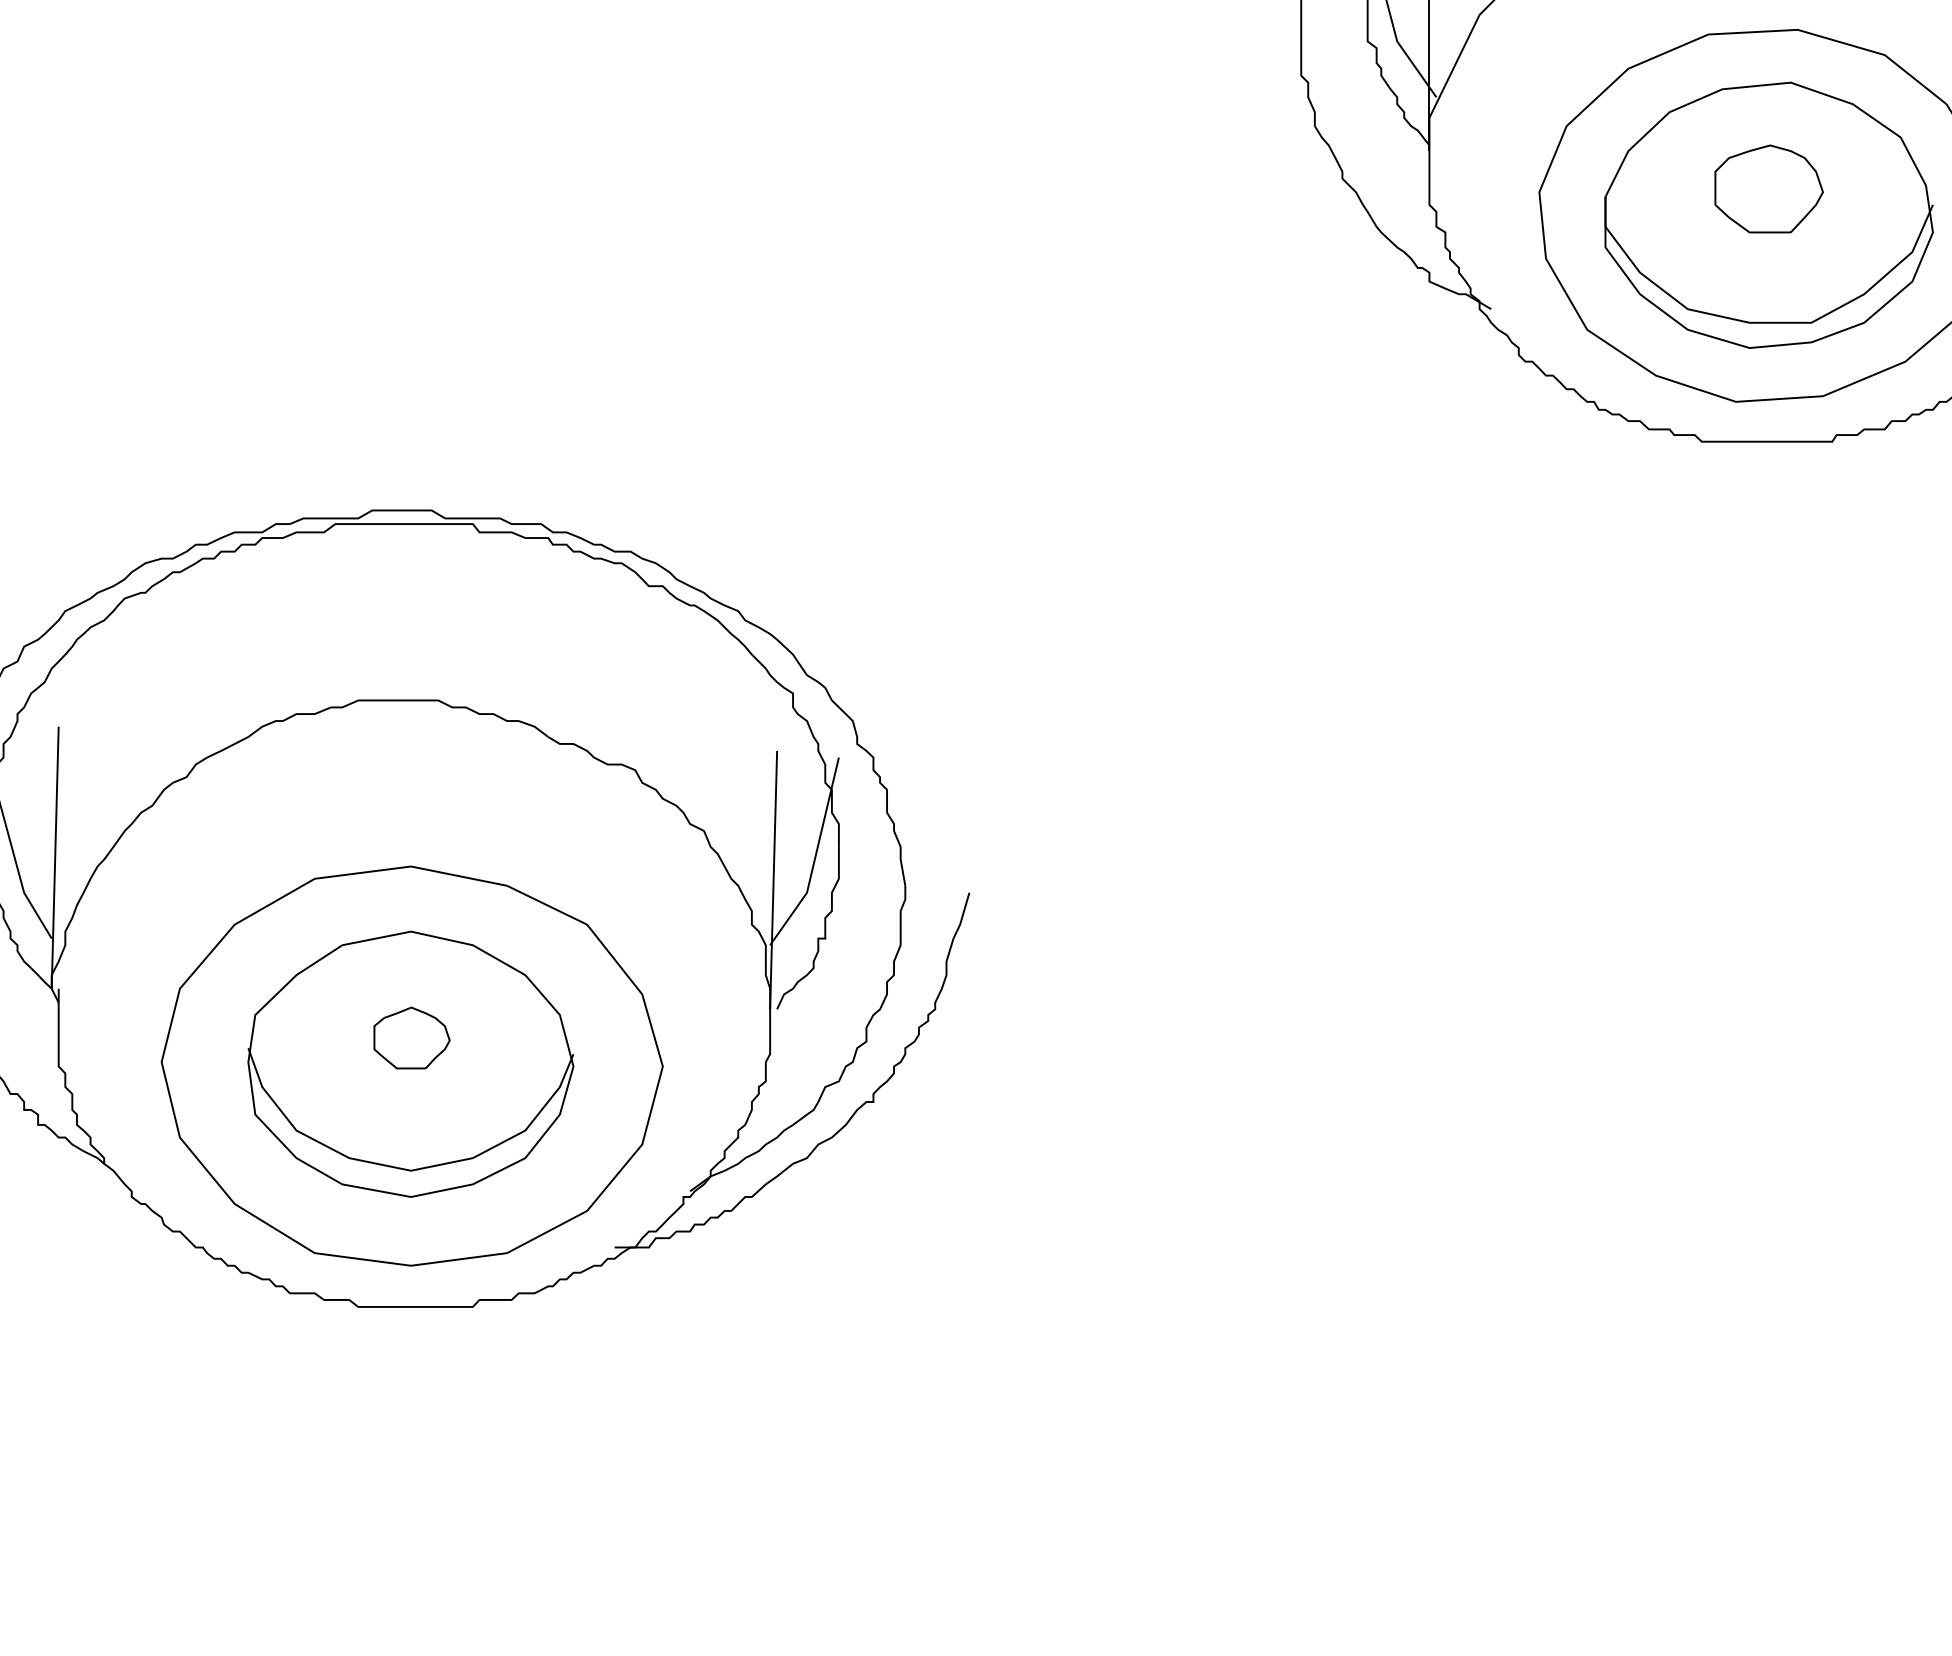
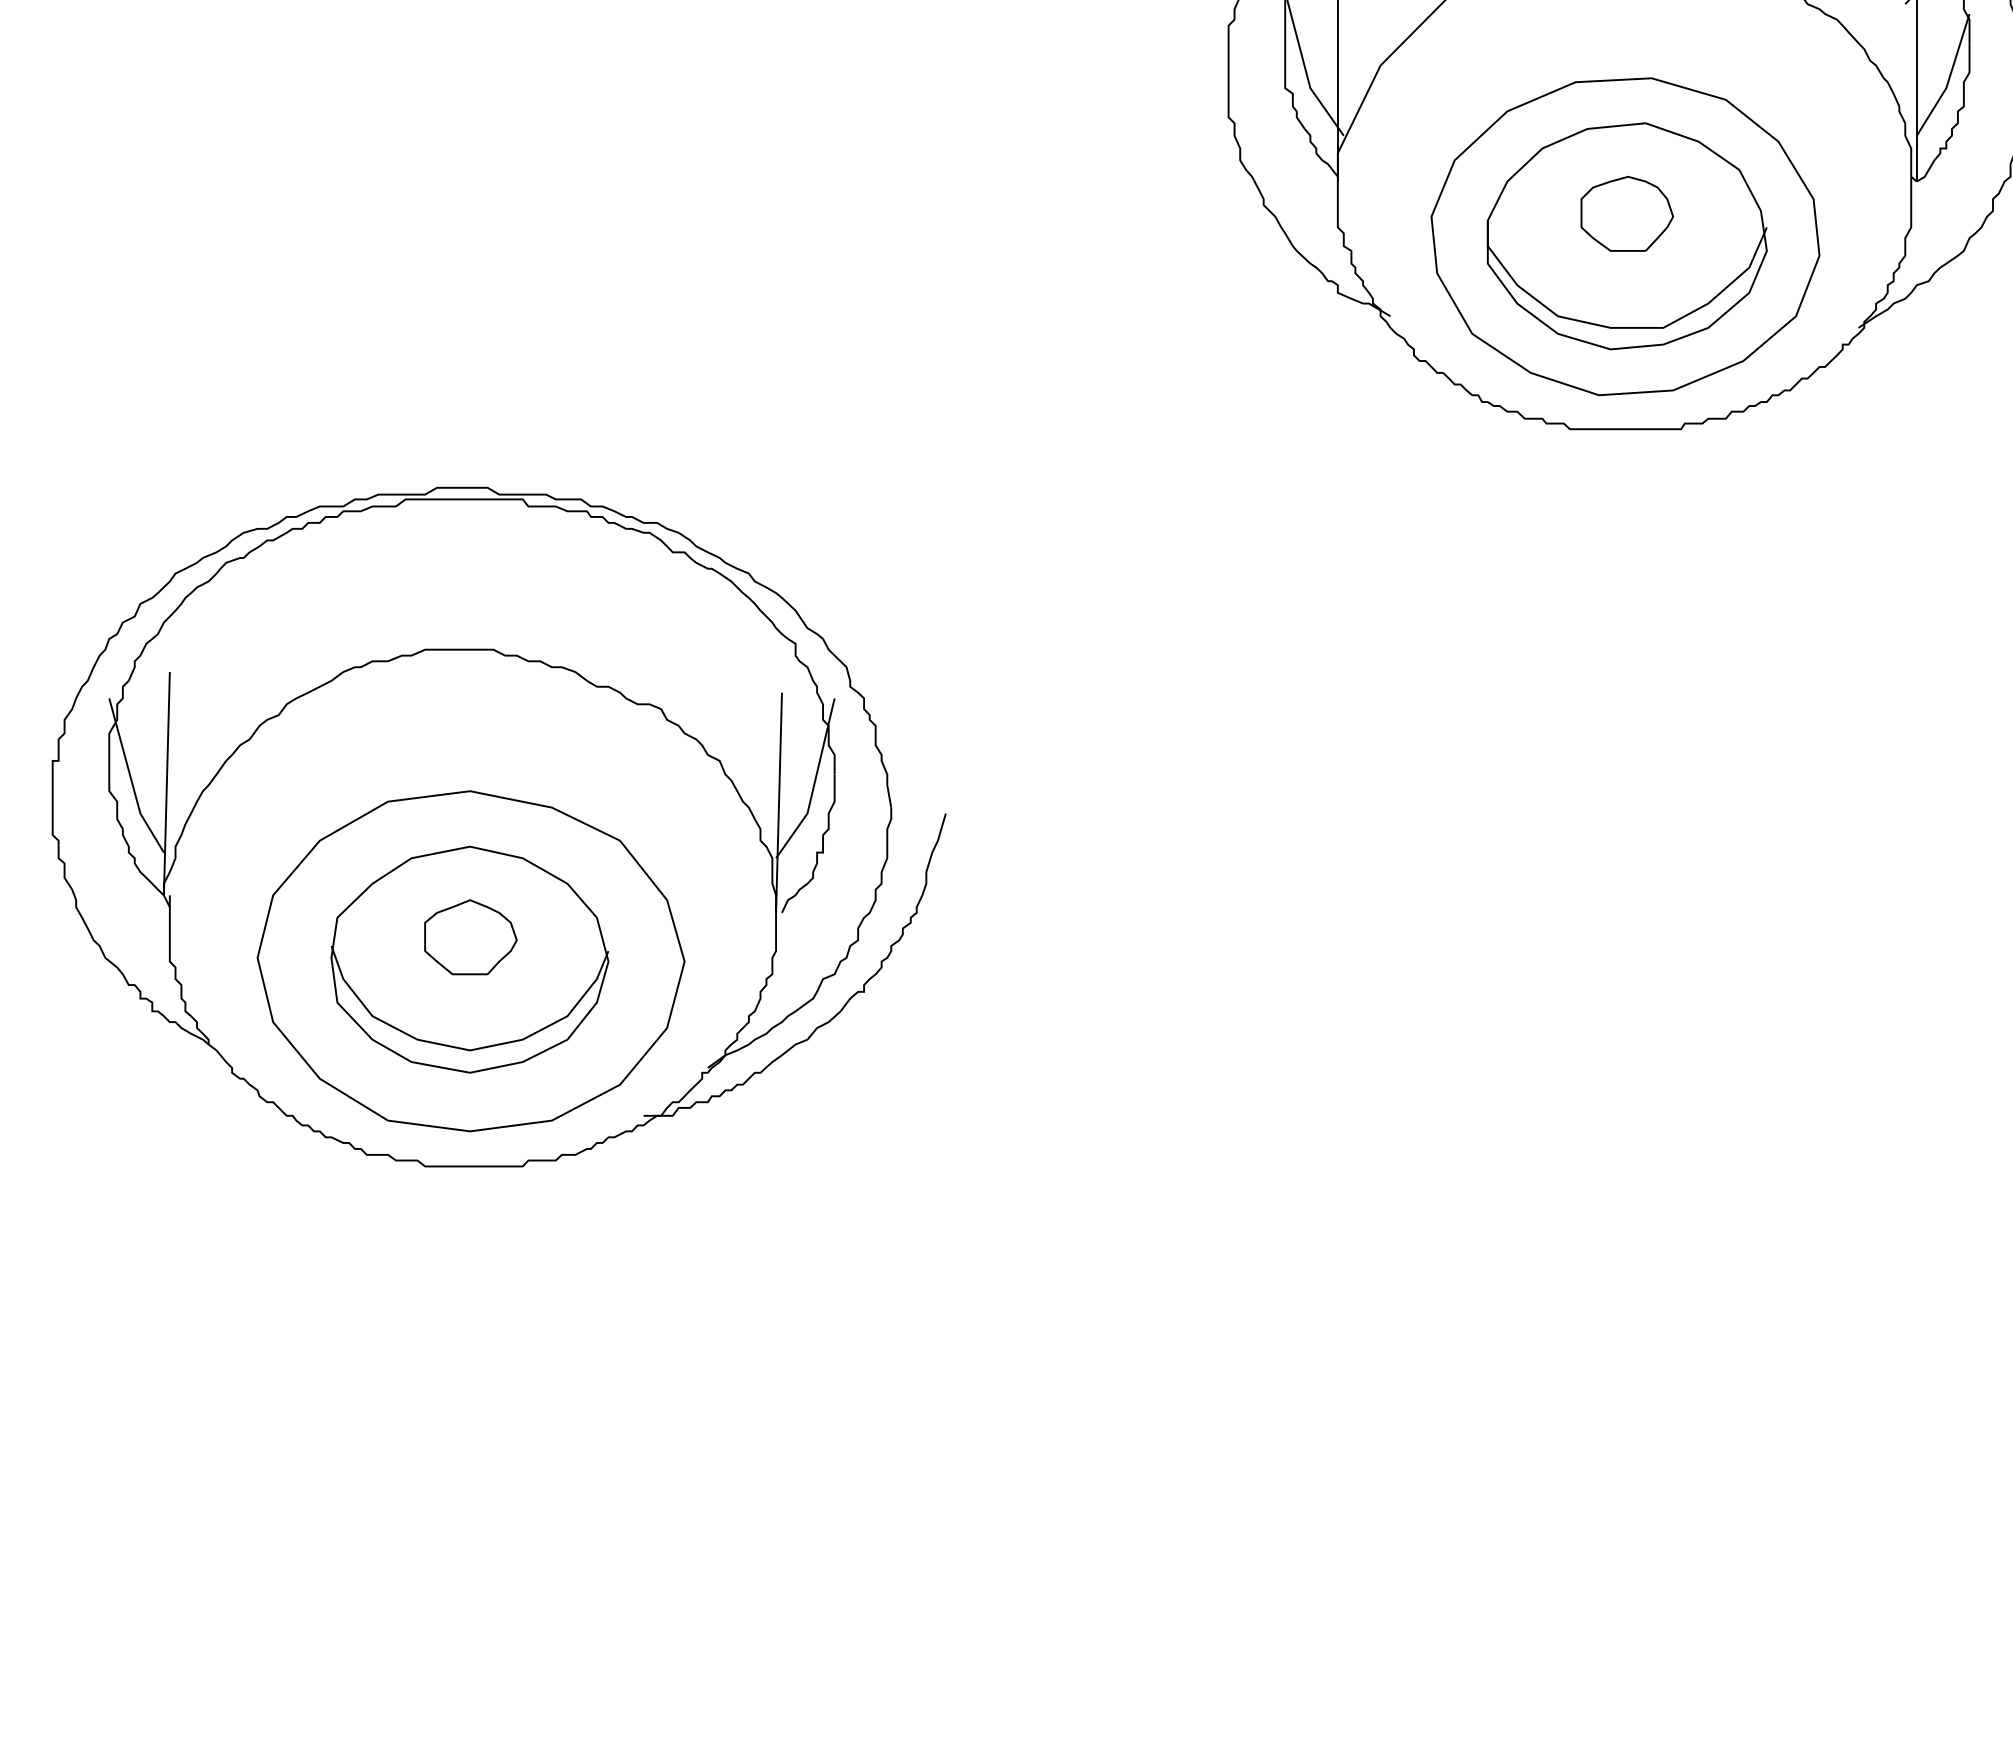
part: (411, 1038) -> (470, 937), size x1.43

